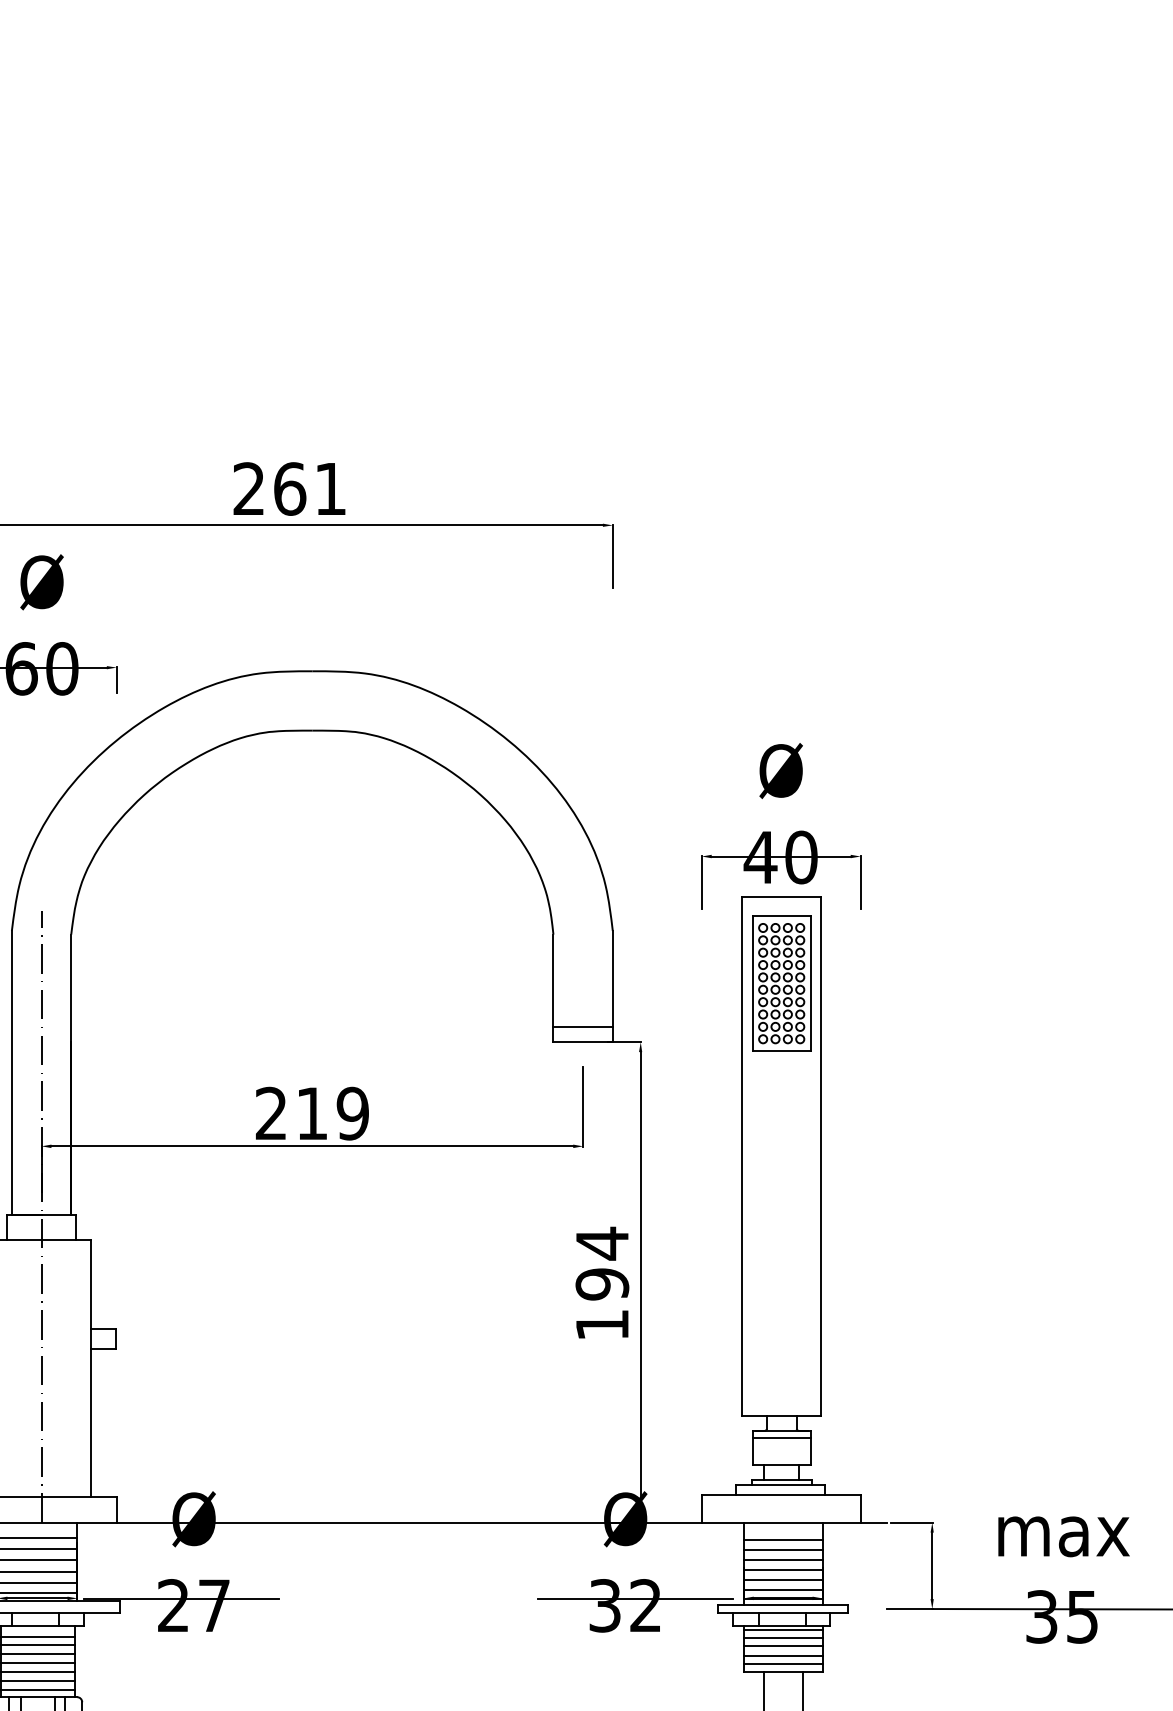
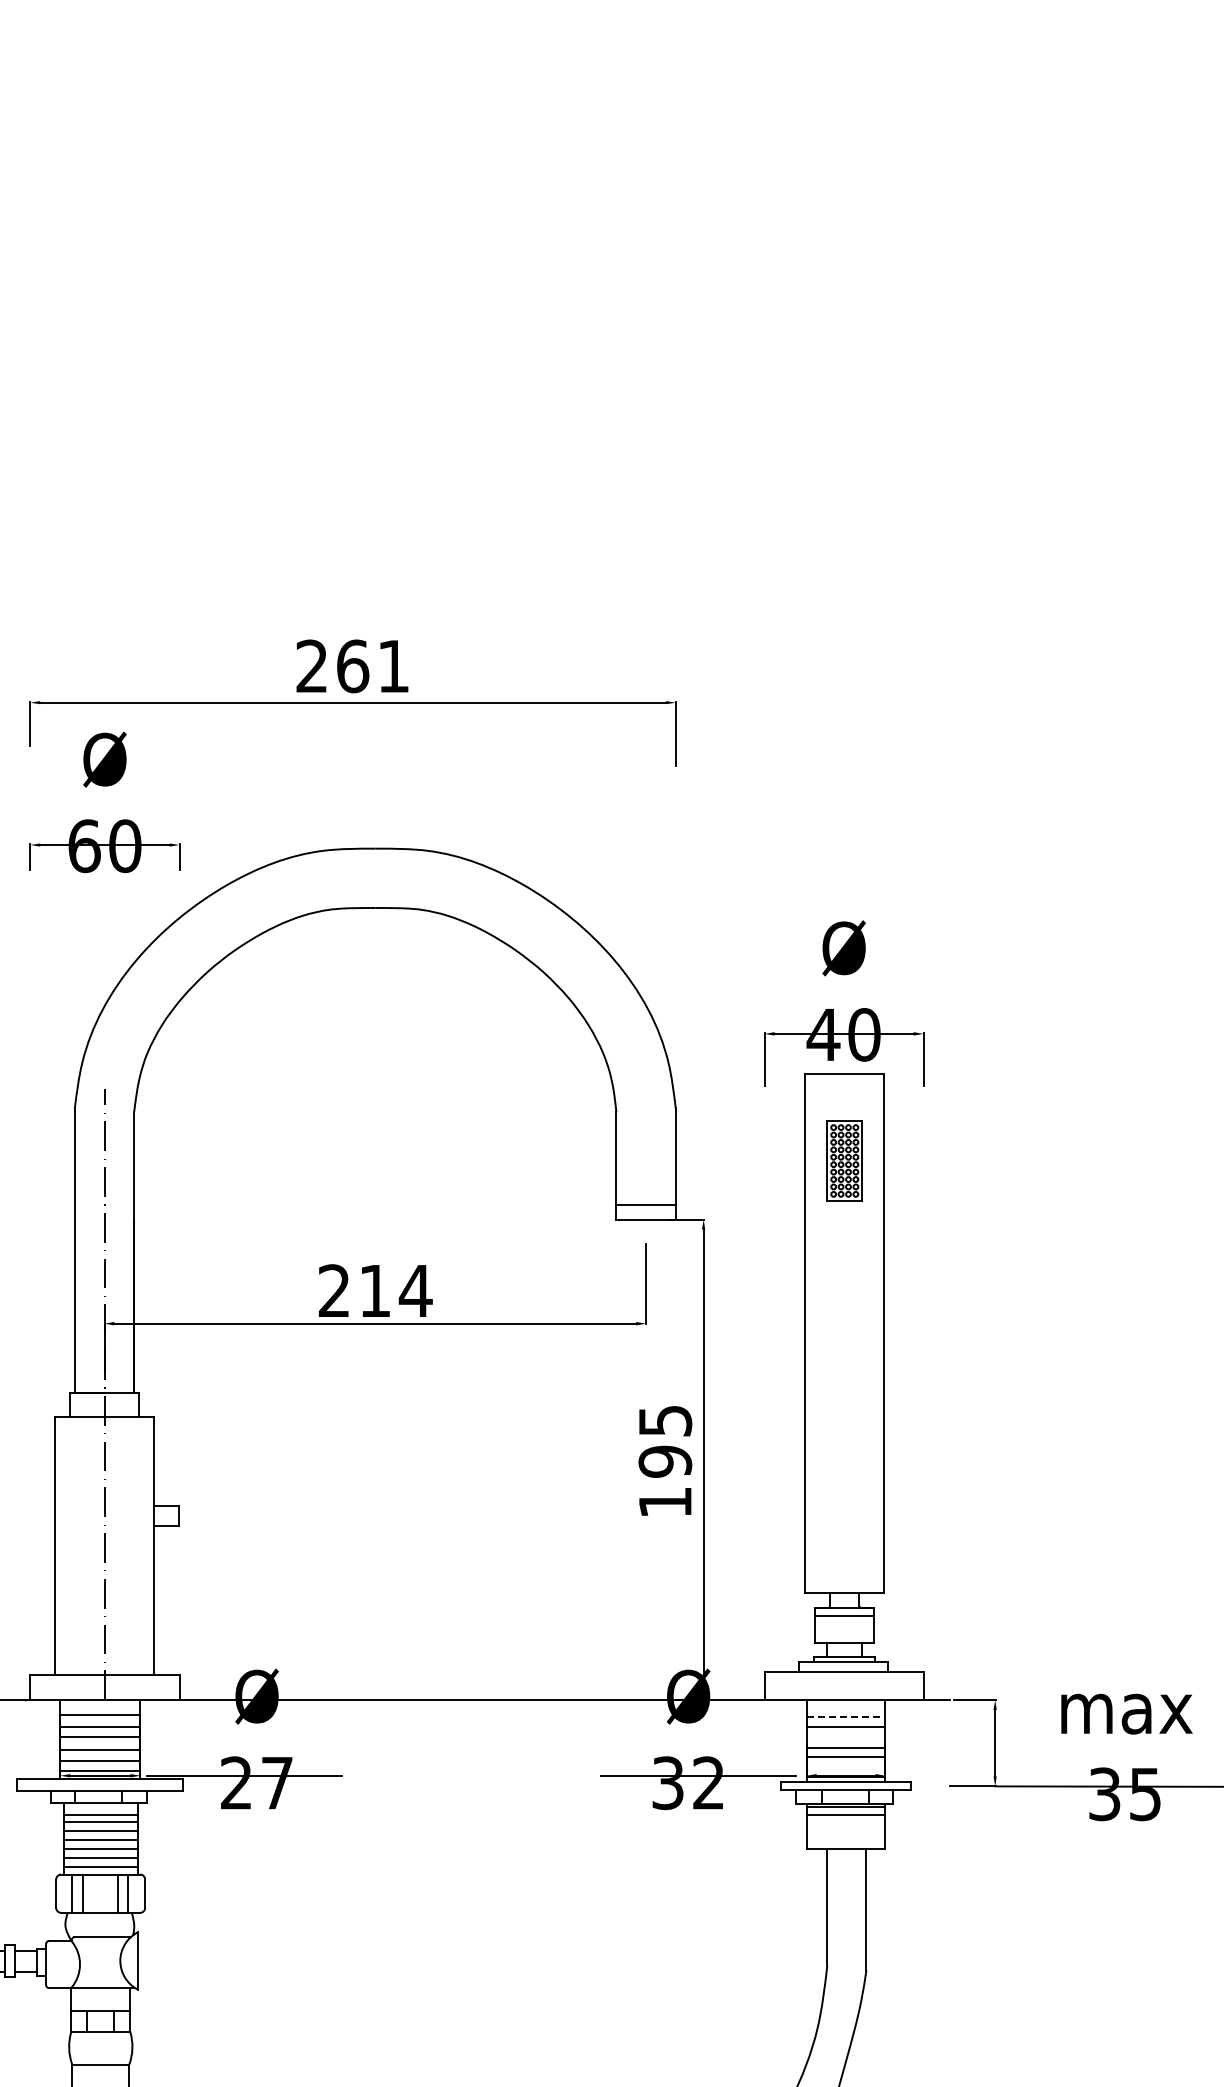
part: (781, 983) -> (844, 1160), size x0.6
text: (352, 1113) -> (415, 1290), 219 -> 214
text: (602, 1244) -> (665, 1421), 194 -> 195
line: (783, 1540) -> (846, 1717), solid -> dashed
line: (782, 1560) -> (845, 1737), removed
line: (782, 1590) -> (845, 1767), removed
line: (782, 1646) -> (845, 1823), removed
line: (782, 1656) -> (845, 1833), removed
line: (782, 1664) -> (845, 1841), removed

